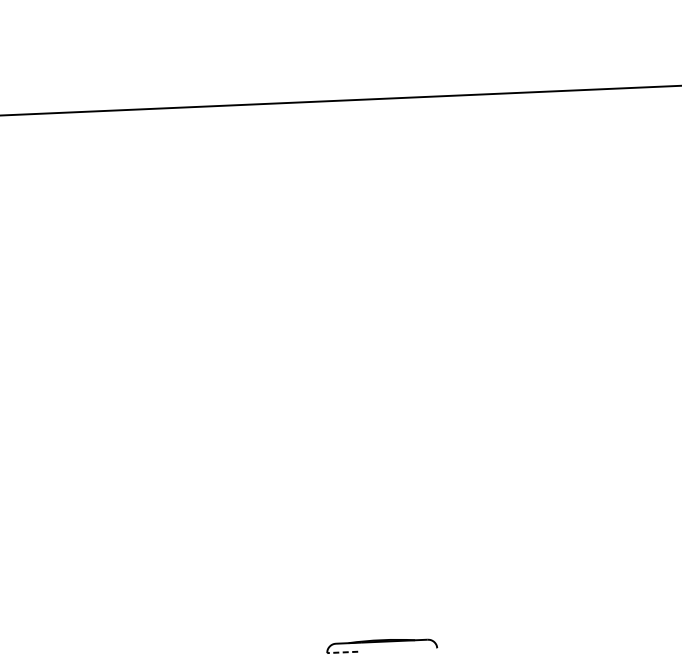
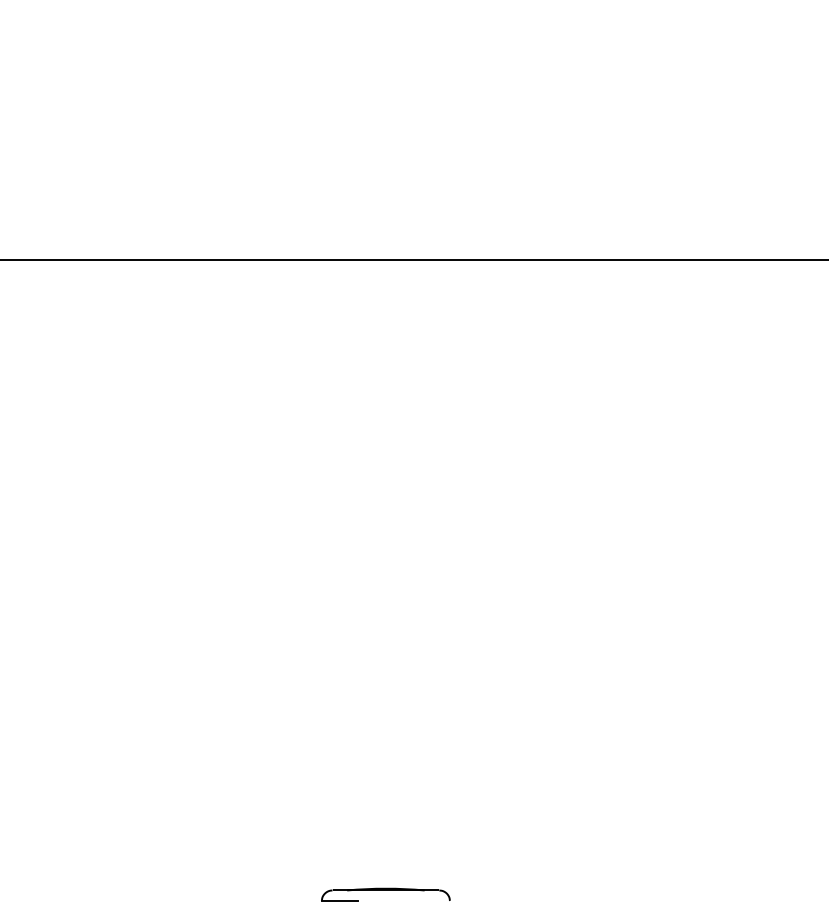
line: (342, 652) -> (339, 900), dashed -> solid

